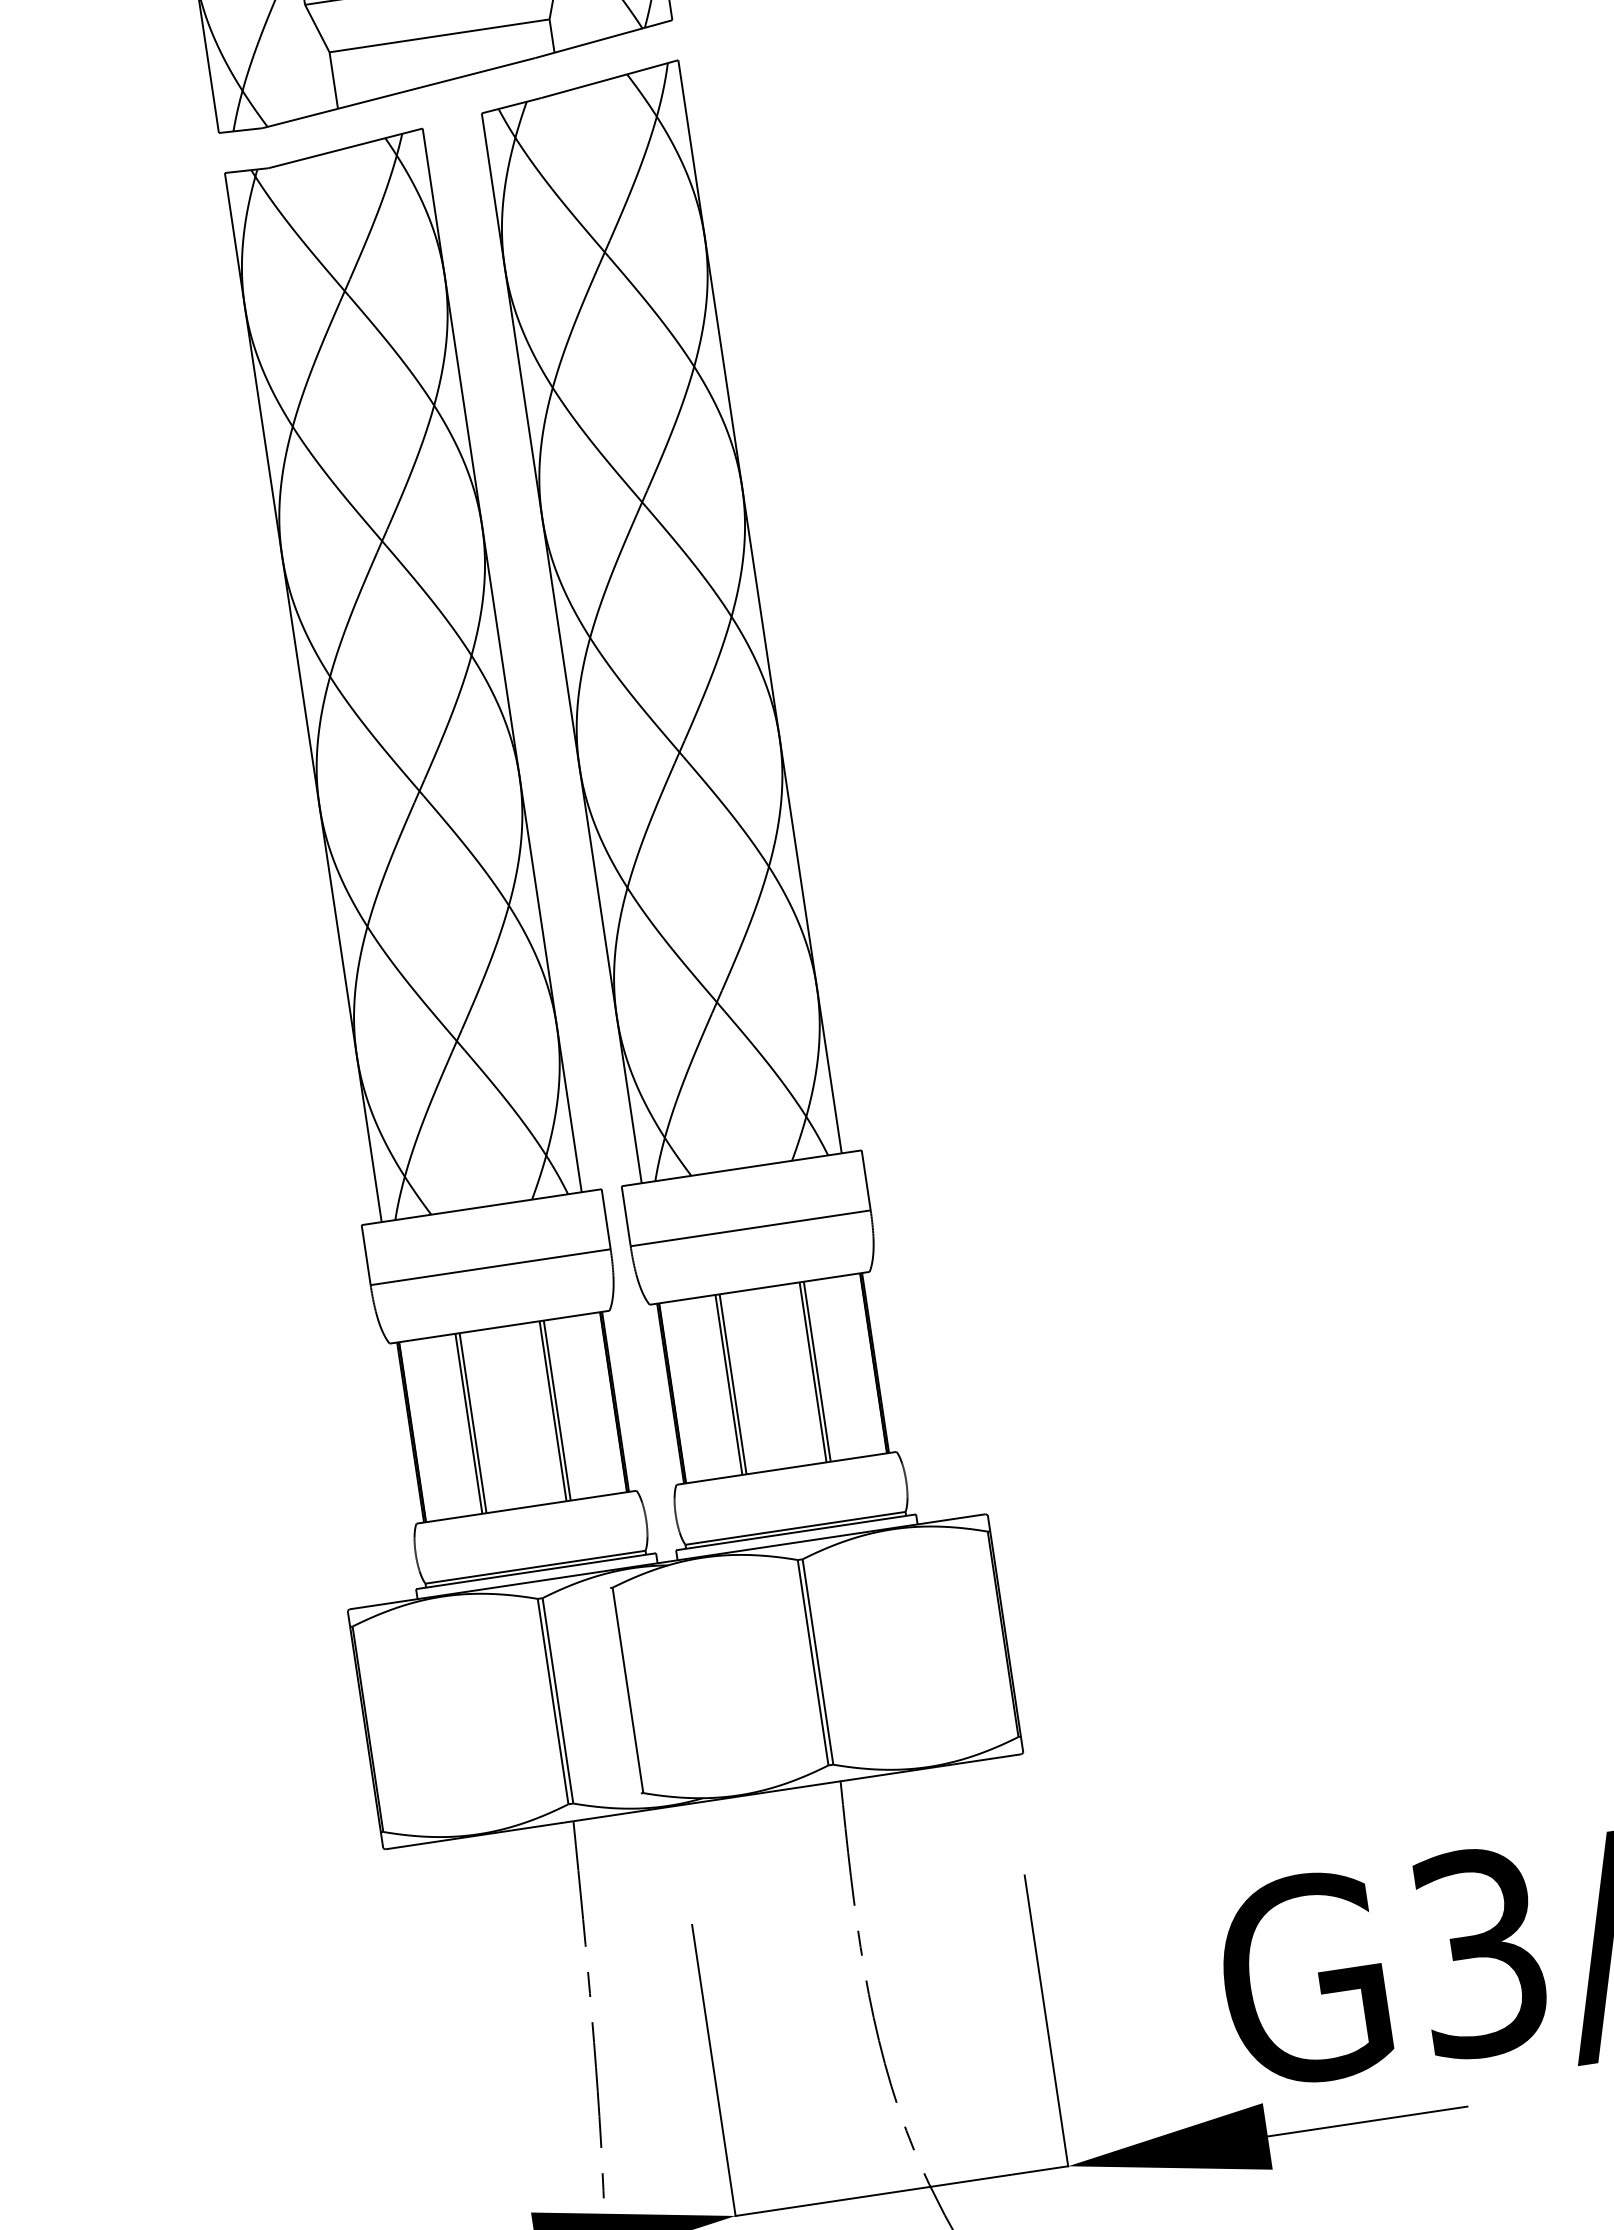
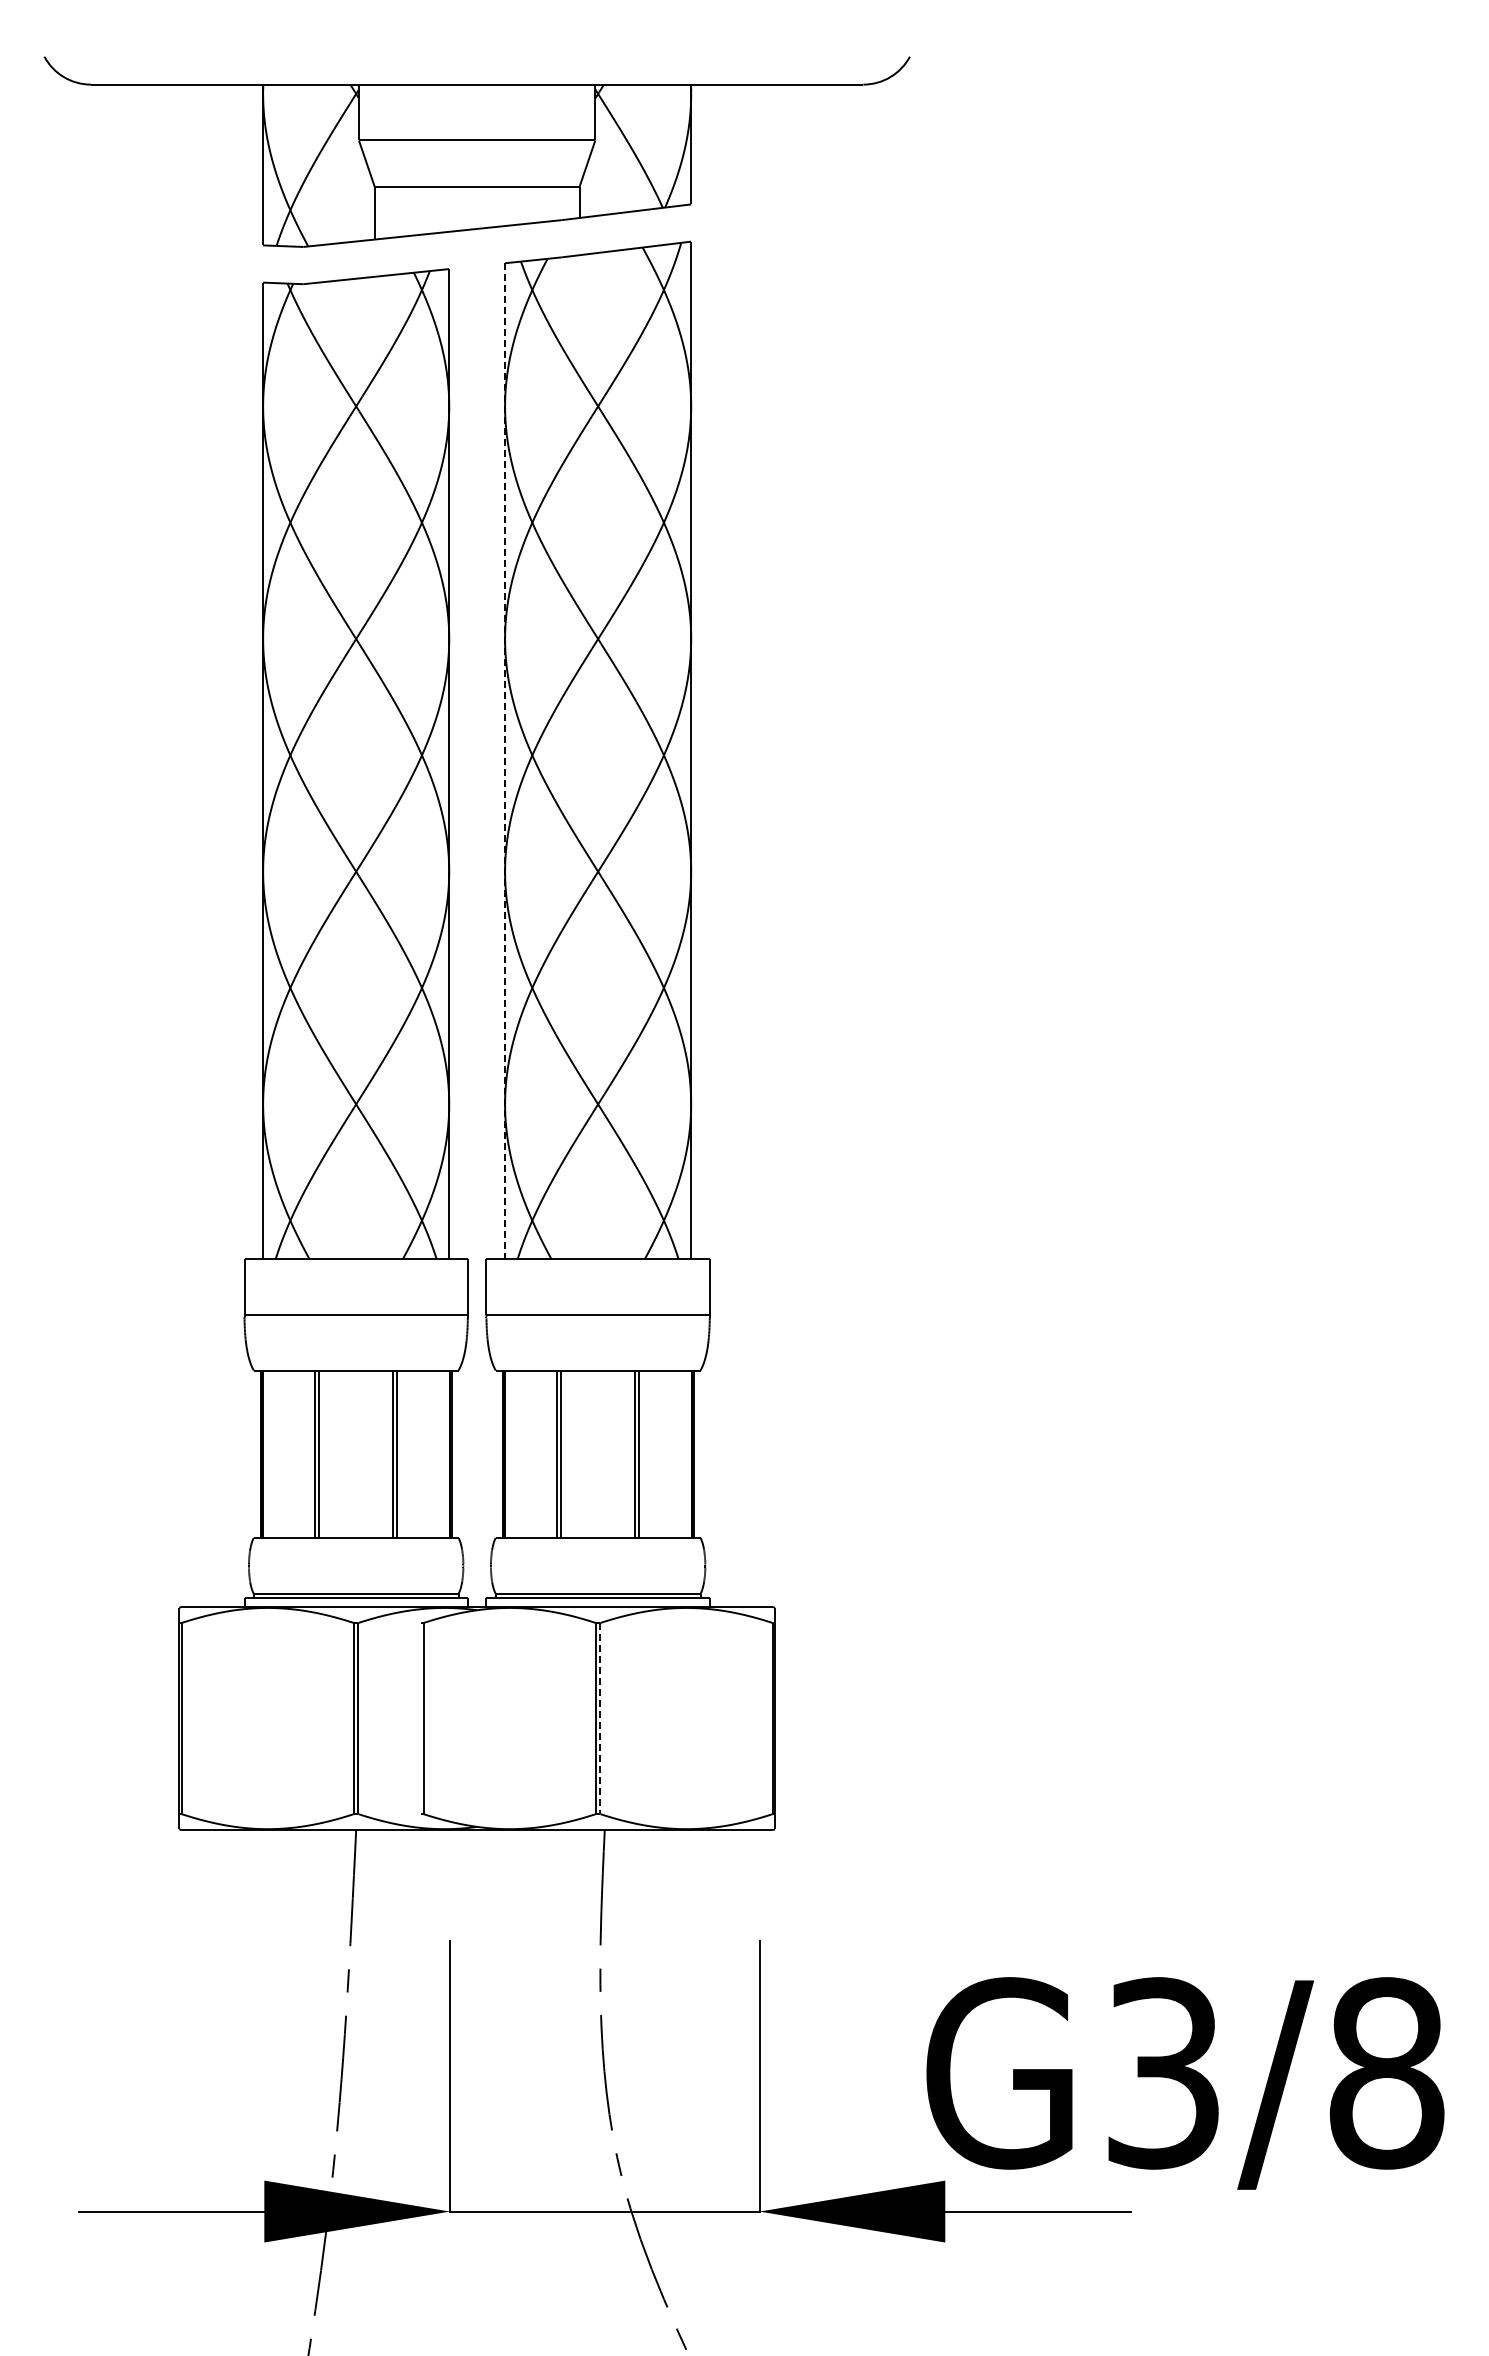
line: (562, 648) -> (505, 761), solid -> dashed
line: (818, 1661) -> (600, 1718), solid -> dashed

